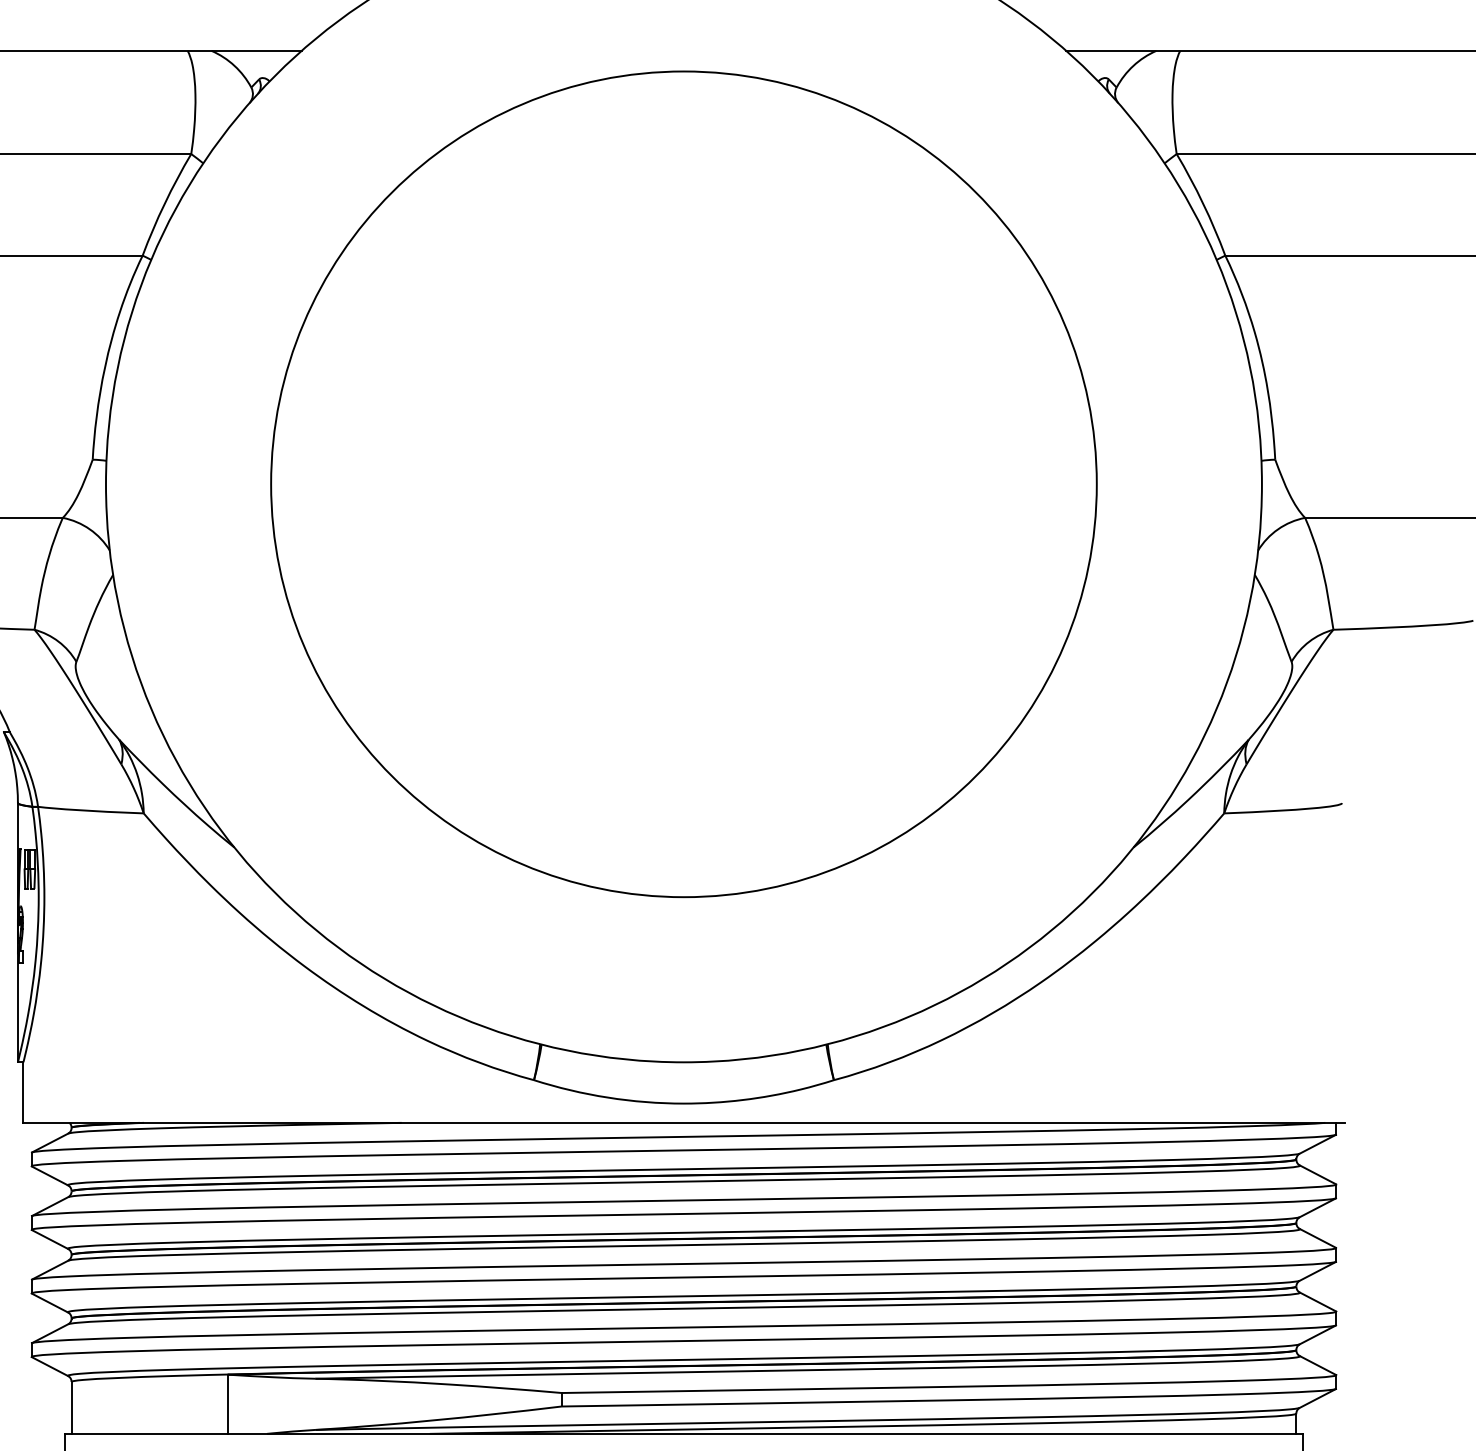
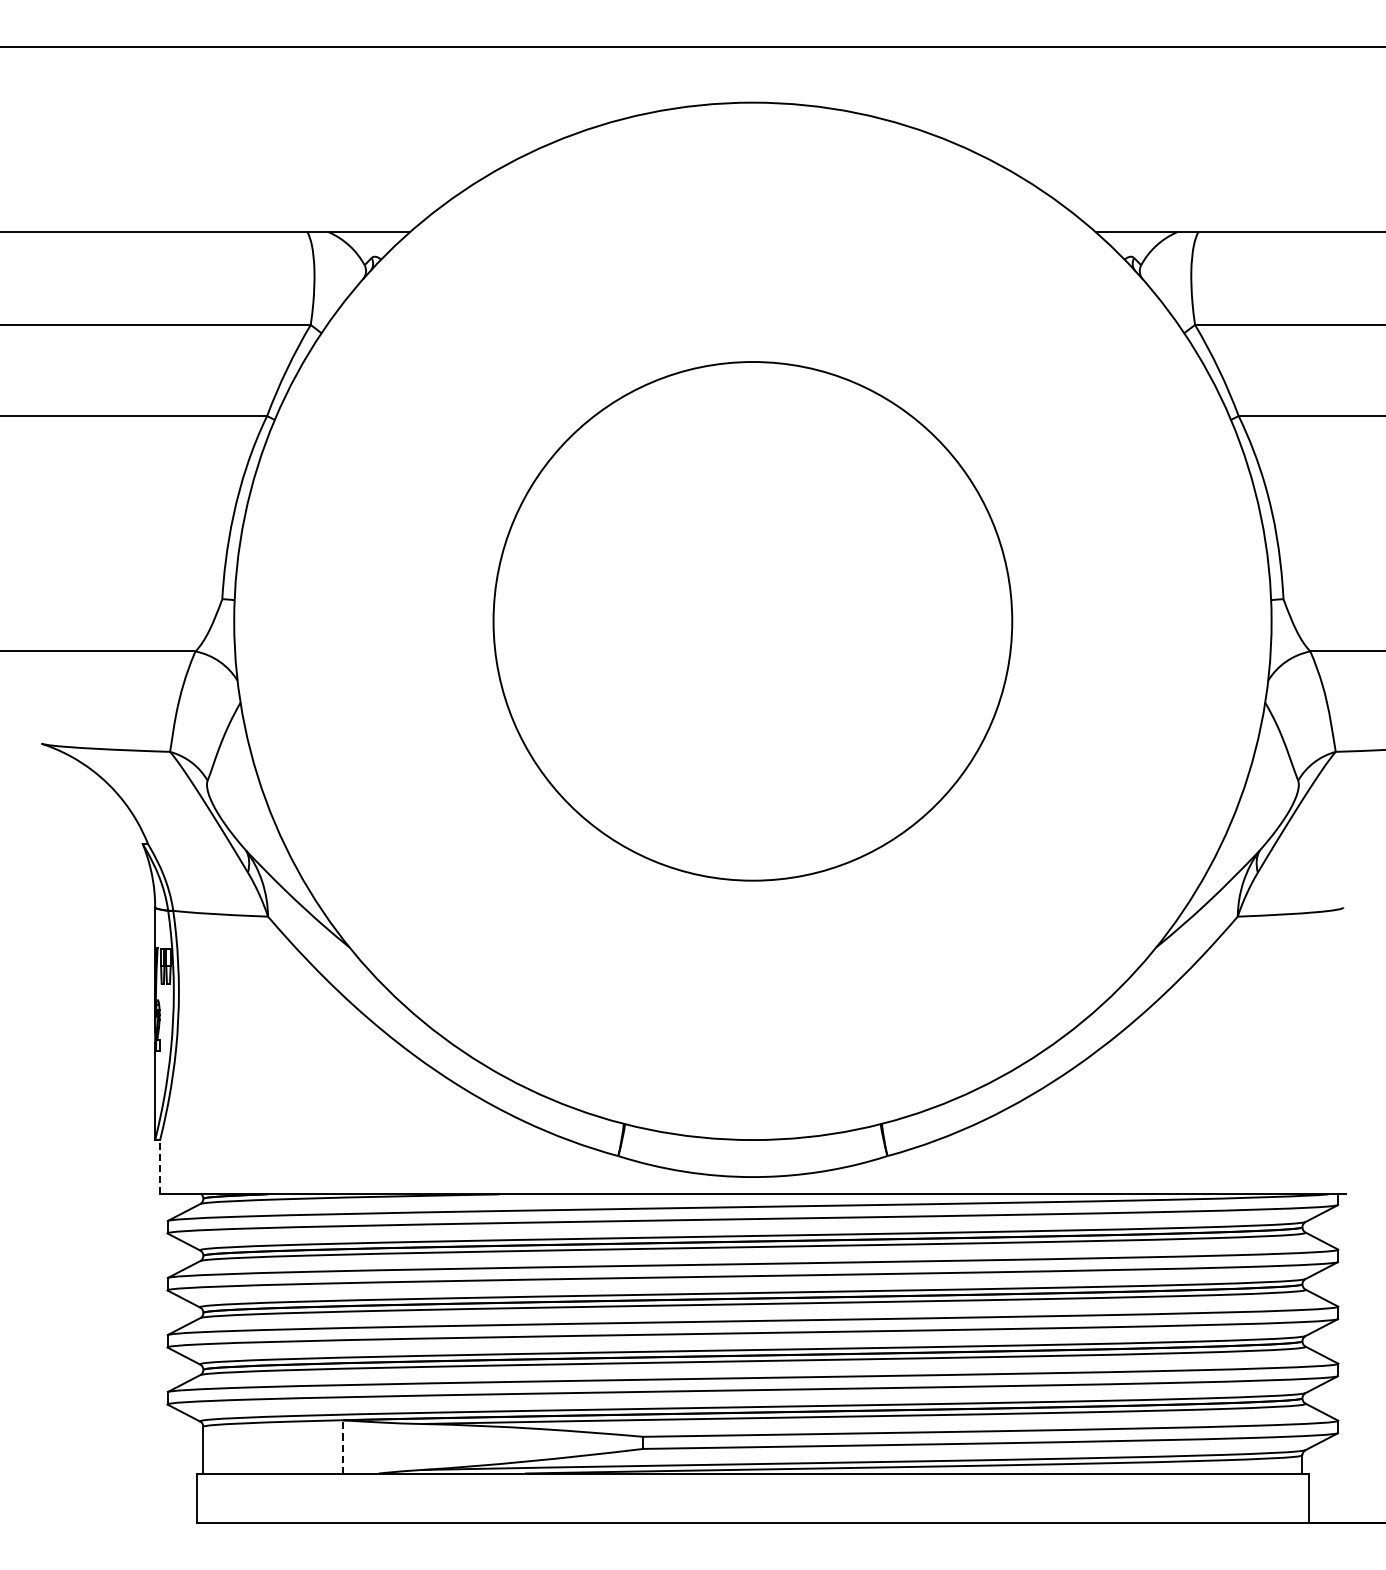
circle: (683, 483) -> (752, 620), size x0.7
line: (23, 1091) -> (160, 1166), solid -> dashed
line: (227, 1403) -> (343, 1446), solid -> dashed

